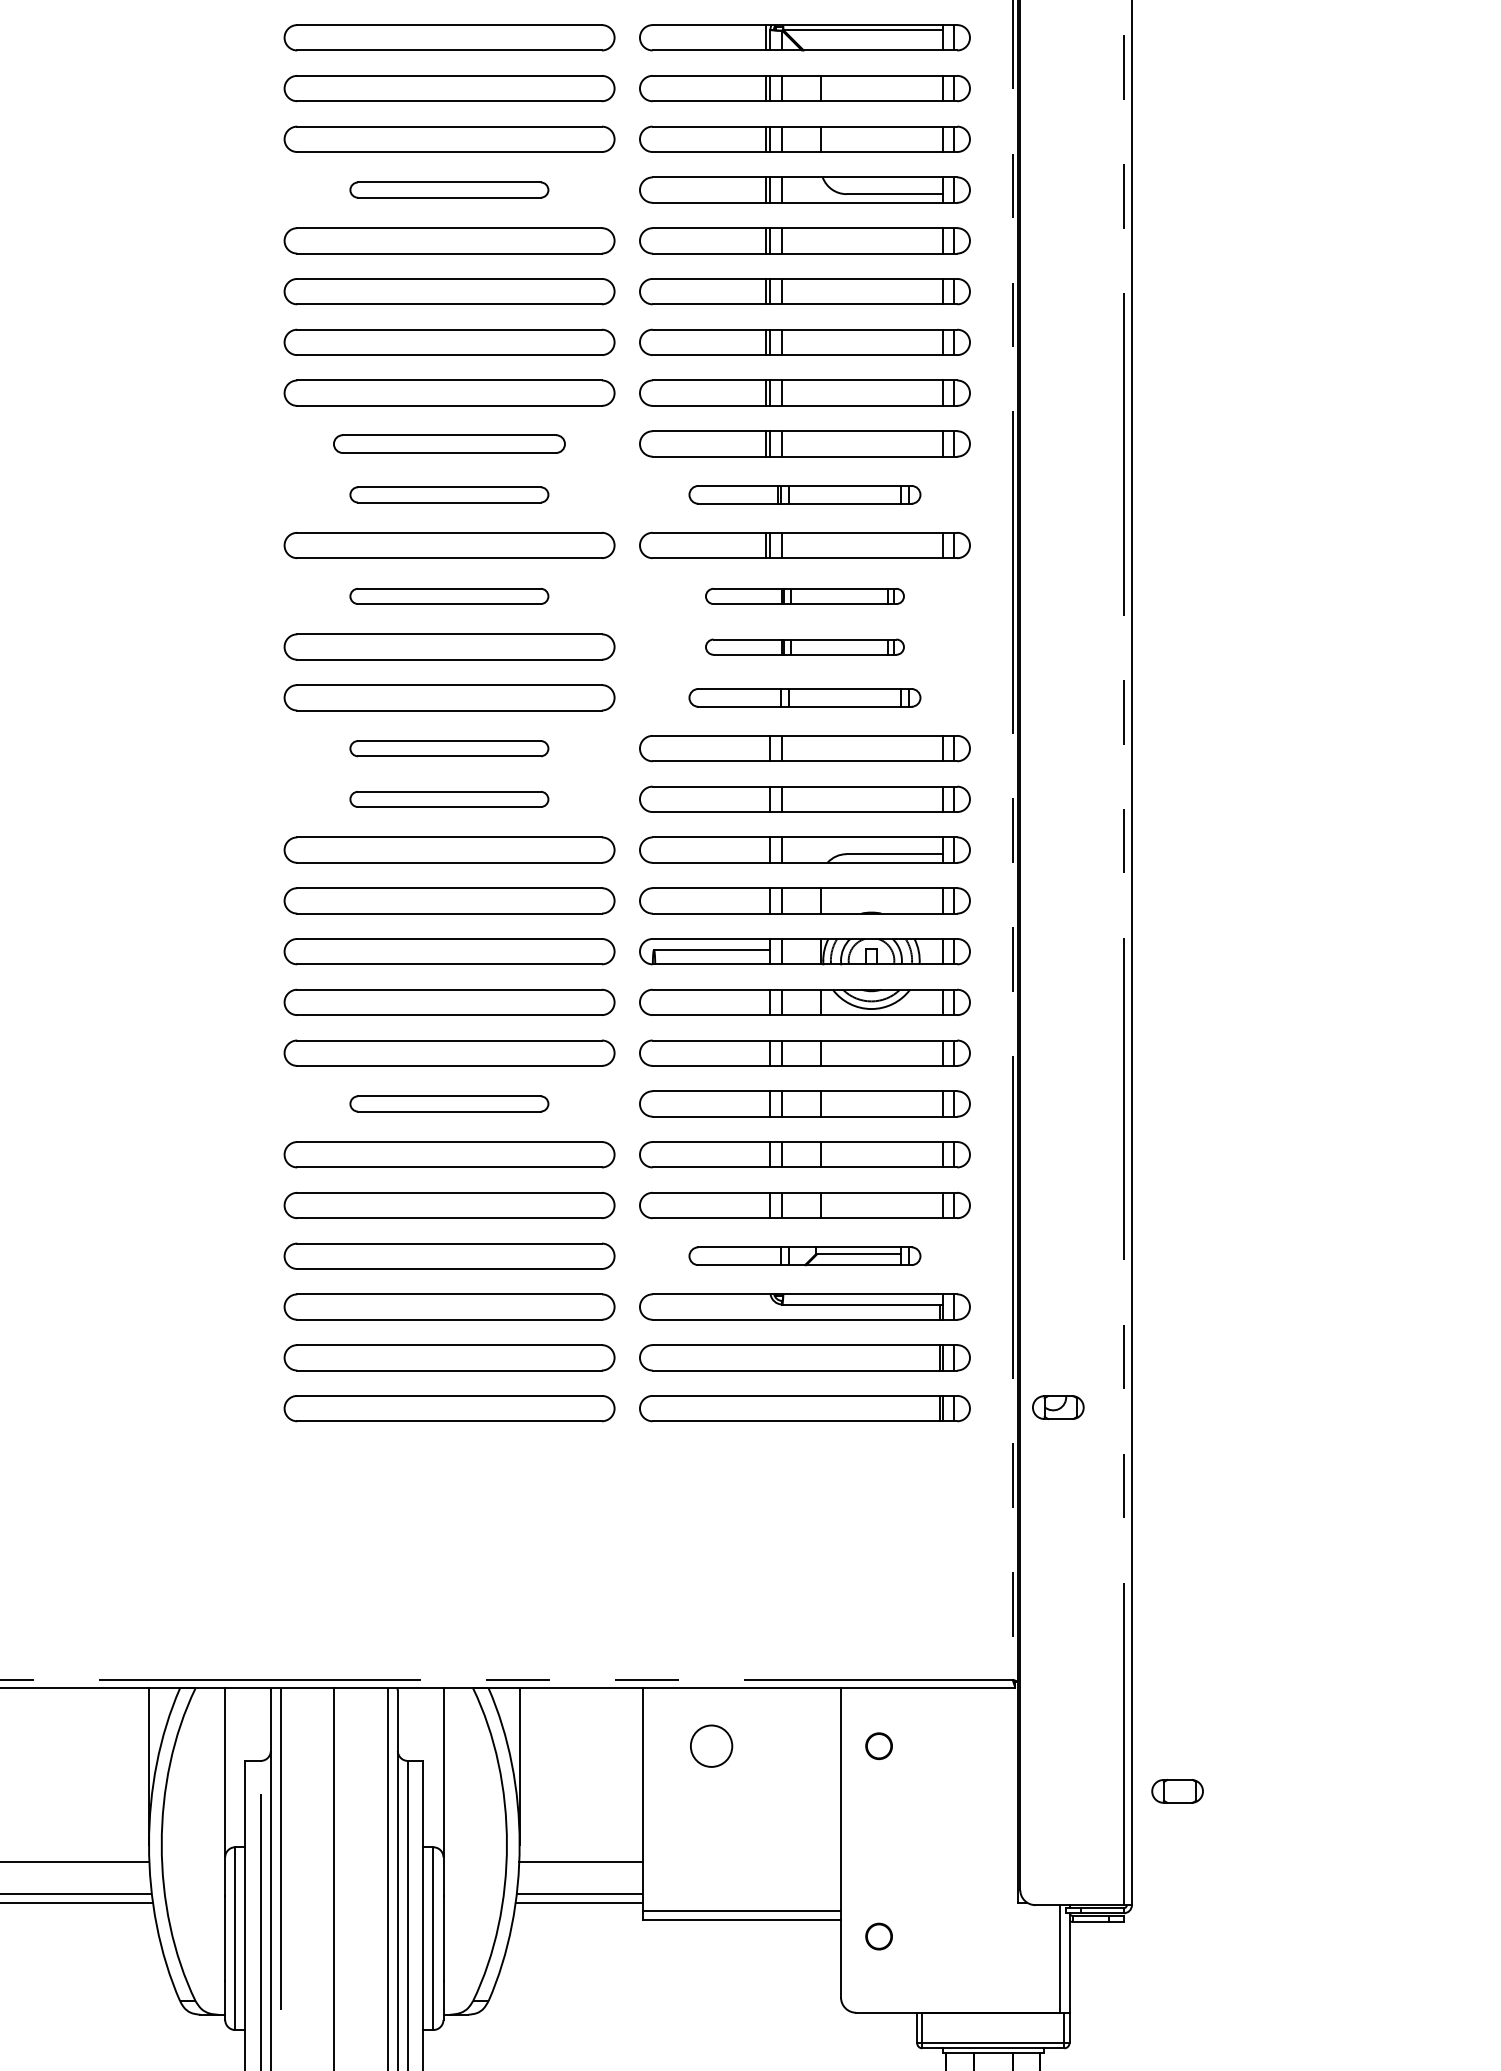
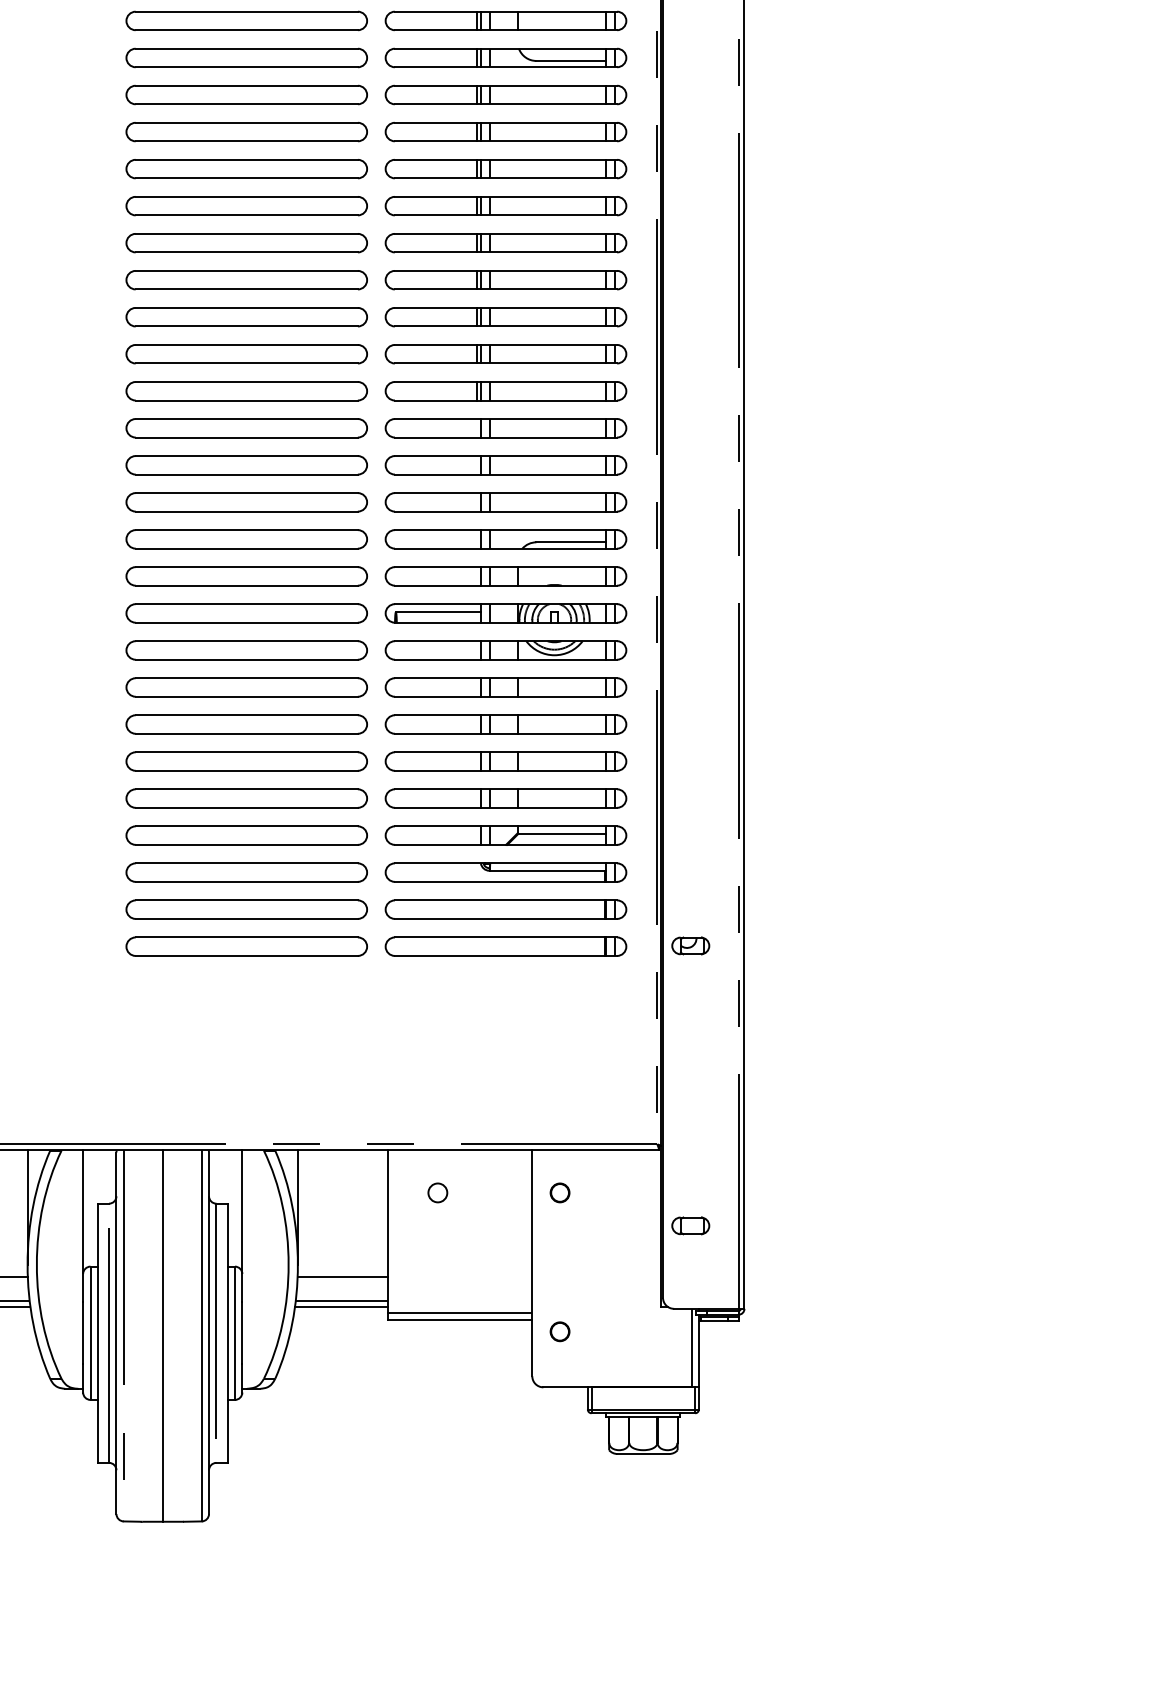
part: (449, 189) -> (246, 57), size x1.67
part: (449, 444) -> (246, 243), size x1.43
part: (449, 495) -> (246, 280), size x1.67
part: (804, 495) -> (505, 280), size x1.43
part: (449, 596) -> (246, 354), size x1.67
part: (804, 596) -> (505, 354), size x1.67
part: (804, 647) -> (505, 391), size x1.67
part: (804, 698) -> (505, 428), size x1.43
part: (449, 748) -> (246, 465), size x1.67
part: (449, 799) -> (246, 502), size x1.67
part: (449, 1103) -> (246, 724), size x1.67
part: (804, 1256) -> (505, 835), size x1.43
circle: (711, 1745) -> (437, 1192), size x0.62
part: (1177, 1790) -> (690, 1225), moved

